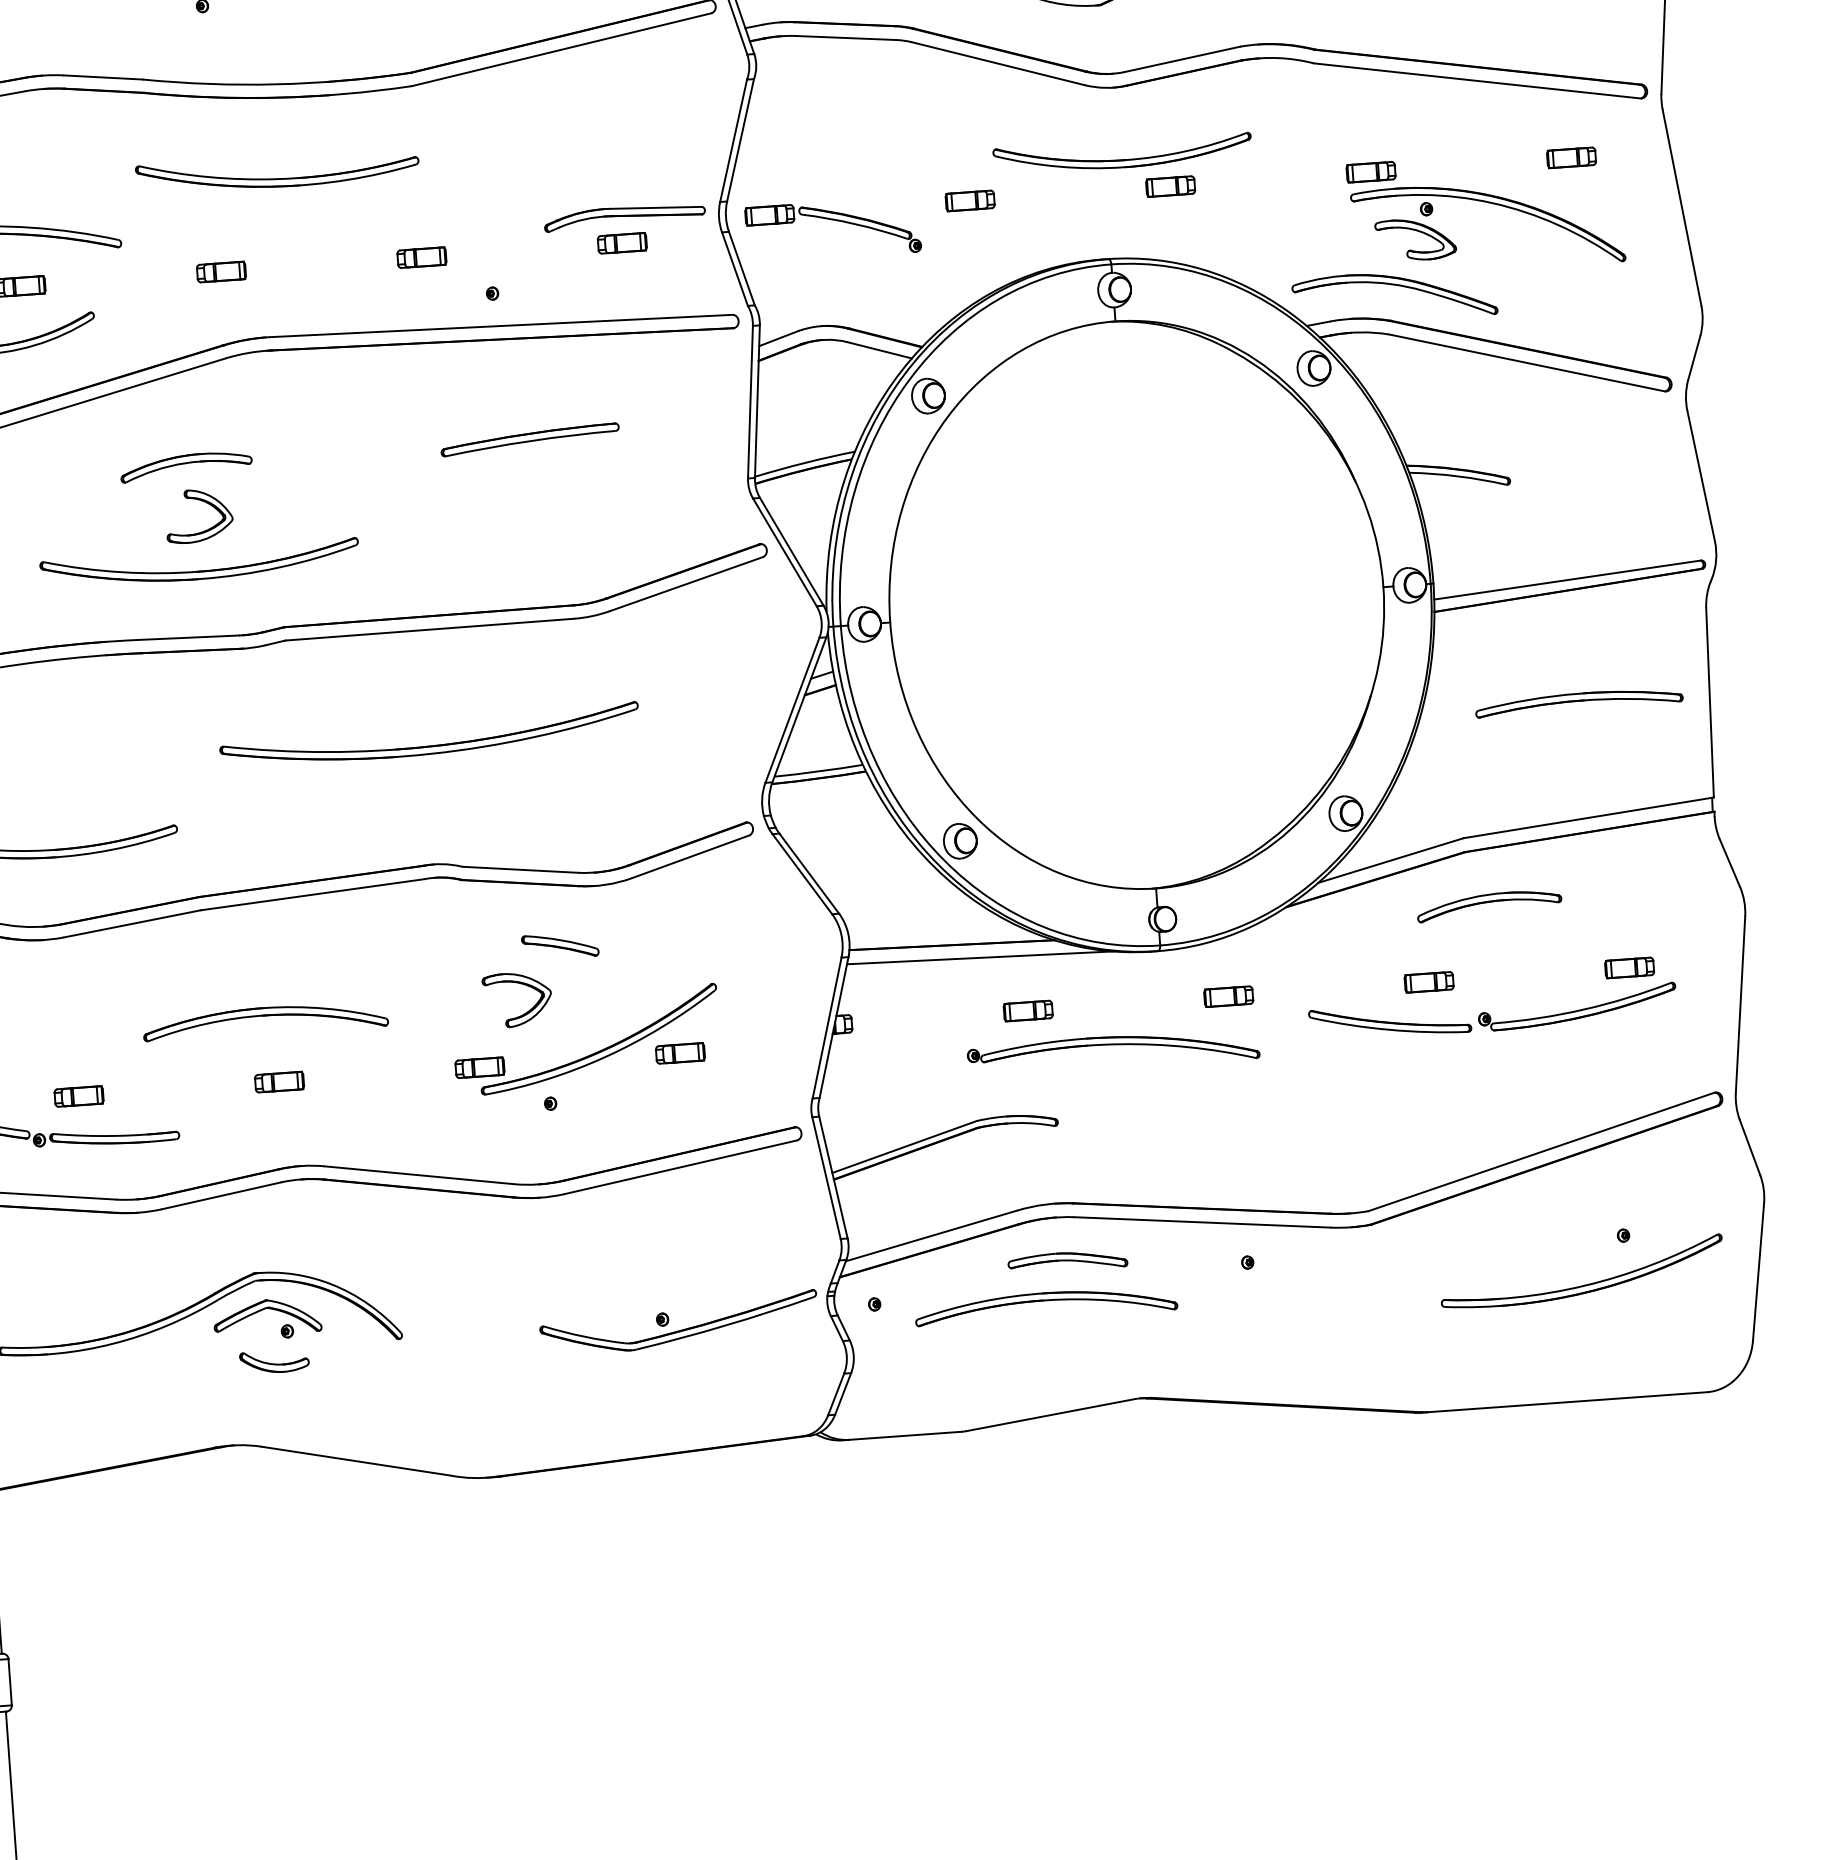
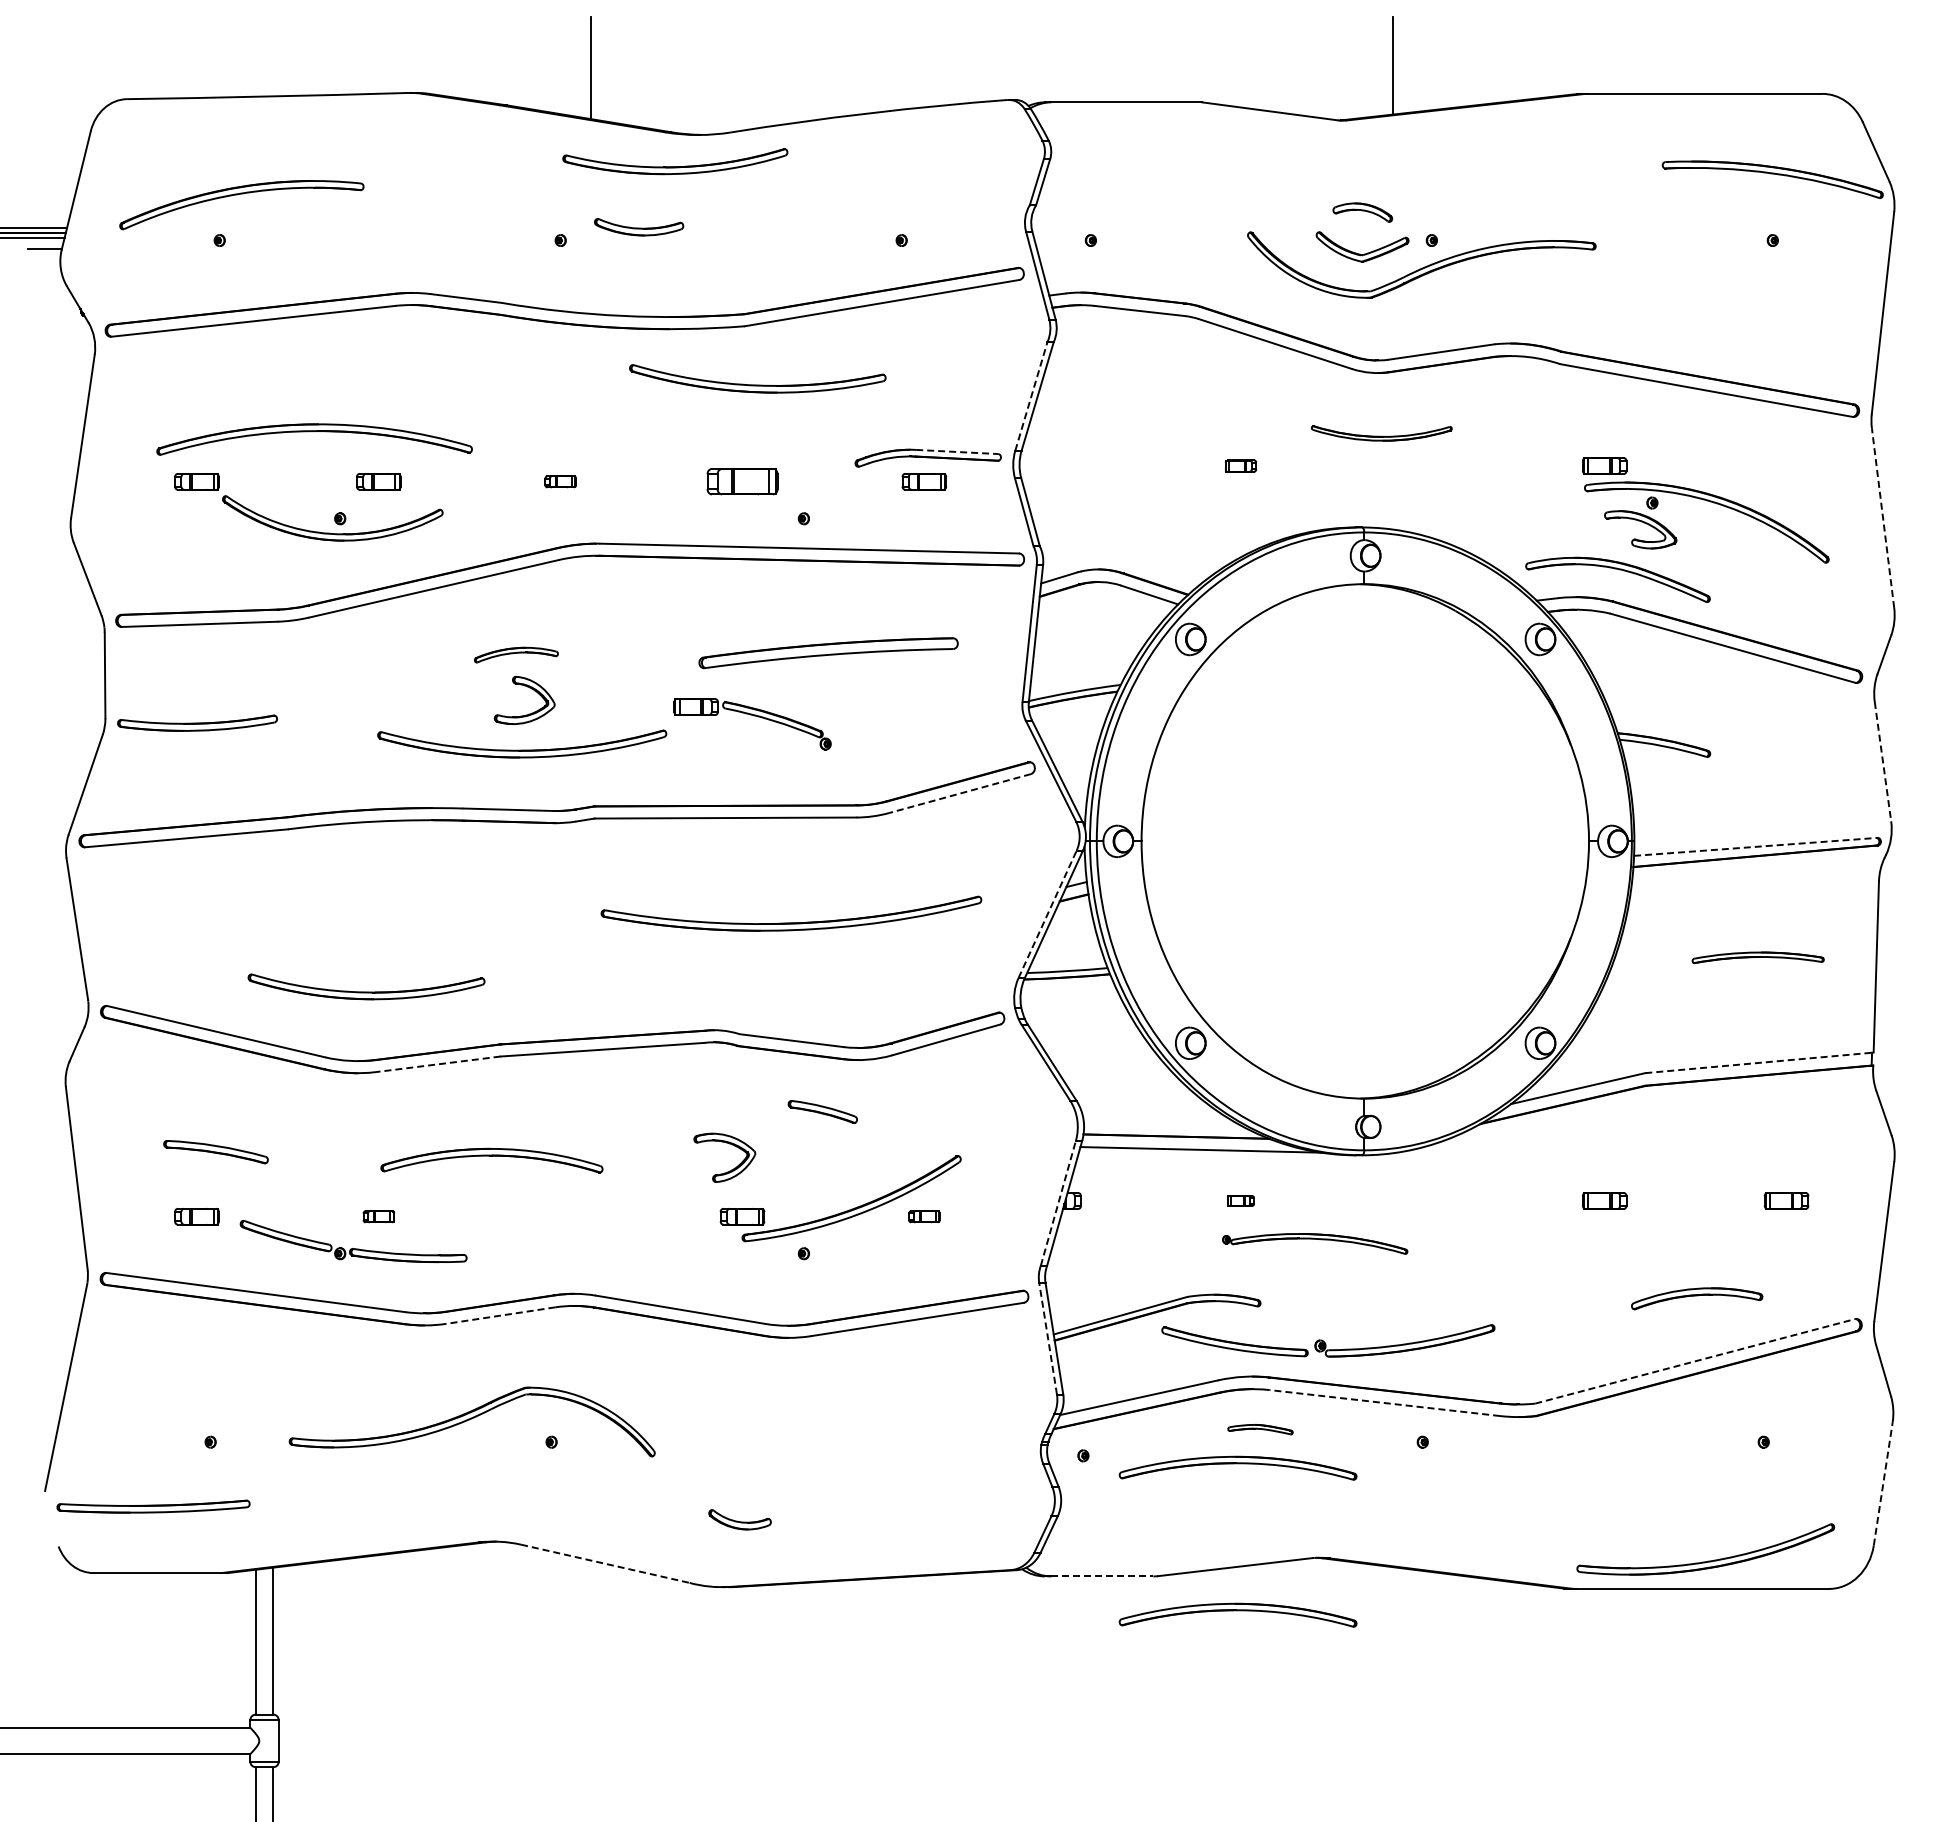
line: (733, 140) -> (1031, 396), solid -> dashed
part: (1122, 153) -> (1381, 433), size x0.6
part: (1571, 157) -> (1786, 465), removed
part: (277, 171) -> (757, 378), moved
part: (1170, 185) -> (1422, 465), removed
part: (969, 200) -> (1240, 465), size x0.7
line: (1682, 207) -> (1883, 518), solid -> dashed
line: (656, 208) -> (957, 452), solid -> dashed
part: (834, 221) -> (754, 716), moved
part: (421, 257) -> (742, 481), size x1.6
part: (221, 271) -> (560, 481), size x0.7
part: (529, 440) -> (827, 653), size x1.6
part: (186, 465) -> (516, 654), size x0.7
line: (1701, 476) -> (1883, 762), solid -> dashed
line: (1568, 579) -> (1756, 846), solid -> dashed
line: (685, 584) -> (959, 793), solid -> dashed
part: (1578, 701) -> (1757, 957), size x0.7
line: (792, 709) -> (1047, 913), solid -> dashed
part: (430, 745) -> (791, 922), moved
line: (1588, 817) -> (1759, 1062), solid -> dashed
part: (1489, 905) -> (1697, 1298), moved
line: (132, 924) -> (438, 1064), solid -> dashed
part: (1228, 996) -> (1422, 1200), removed
part: (1027, 1010) -> (1240, 1200), size x0.6
part: (525, 1012) -> (731, 1169), moved
part: (1493, 1012) -> (1328, 1340), moved
part: (265, 1020) -> (491, 1160), moved
line: (827, 1027) -> (1058, 1202), solid -> dashed
part: (1112, 1052) -> (1314, 1243), size x0.7
part: (680, 1053) -> (924, 1216), size x0.7
part: (279, 1081) -> (560, 1216), removed
part: (78, 1096) -> (378, 1216), size x0.7
line: (1541, 1152) -> (1695, 1361), solid -> dashed
line: (826, 1177) -> (1048, 1338), solid -> dashed
line: (221, 1195) -> (500, 1315), solid -> dashed
line: (1202, 1221) -> (1384, 1402), solid -> dashed
part: (1067, 1261) -> (1260, 1429), size x0.6
line: (1758, 1271) -> (1883, 1483), solid -> dashed
part: (1585, 1284) -> (1708, 1560), moved
part: (264, 1310) -> (532, 1421), removed
part: (678, 1323) -> (905, 1460), removed
part: (273, 1361) -> (739, 1519), moved
line: (905, 1435) -> (1102, 1576), solid -> dashed
line: (356, 1460) -> (605, 1563), solid -> dashed
part: (1057, 1467) -> (1237, 1614), added

